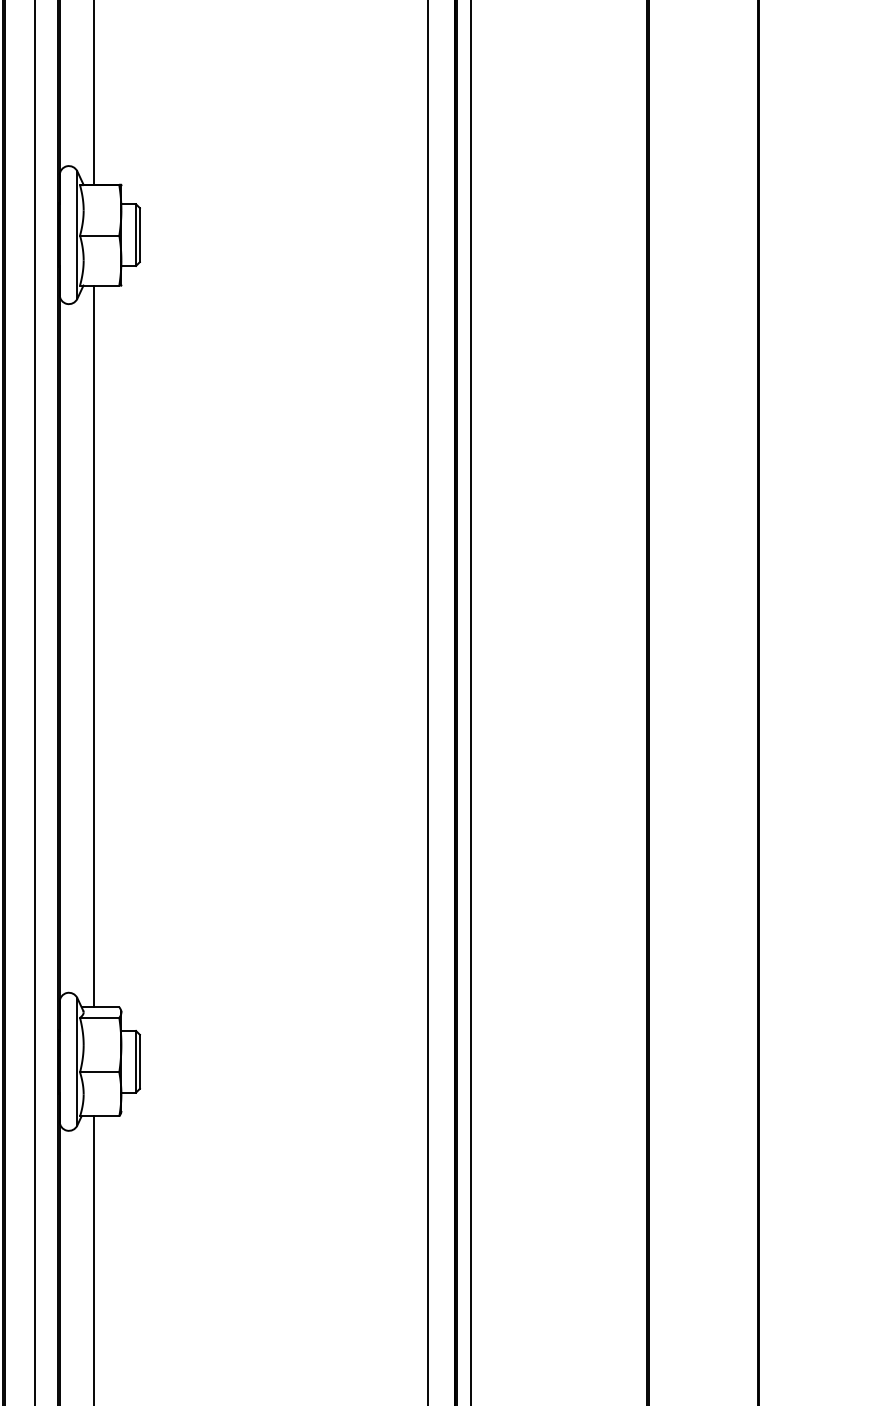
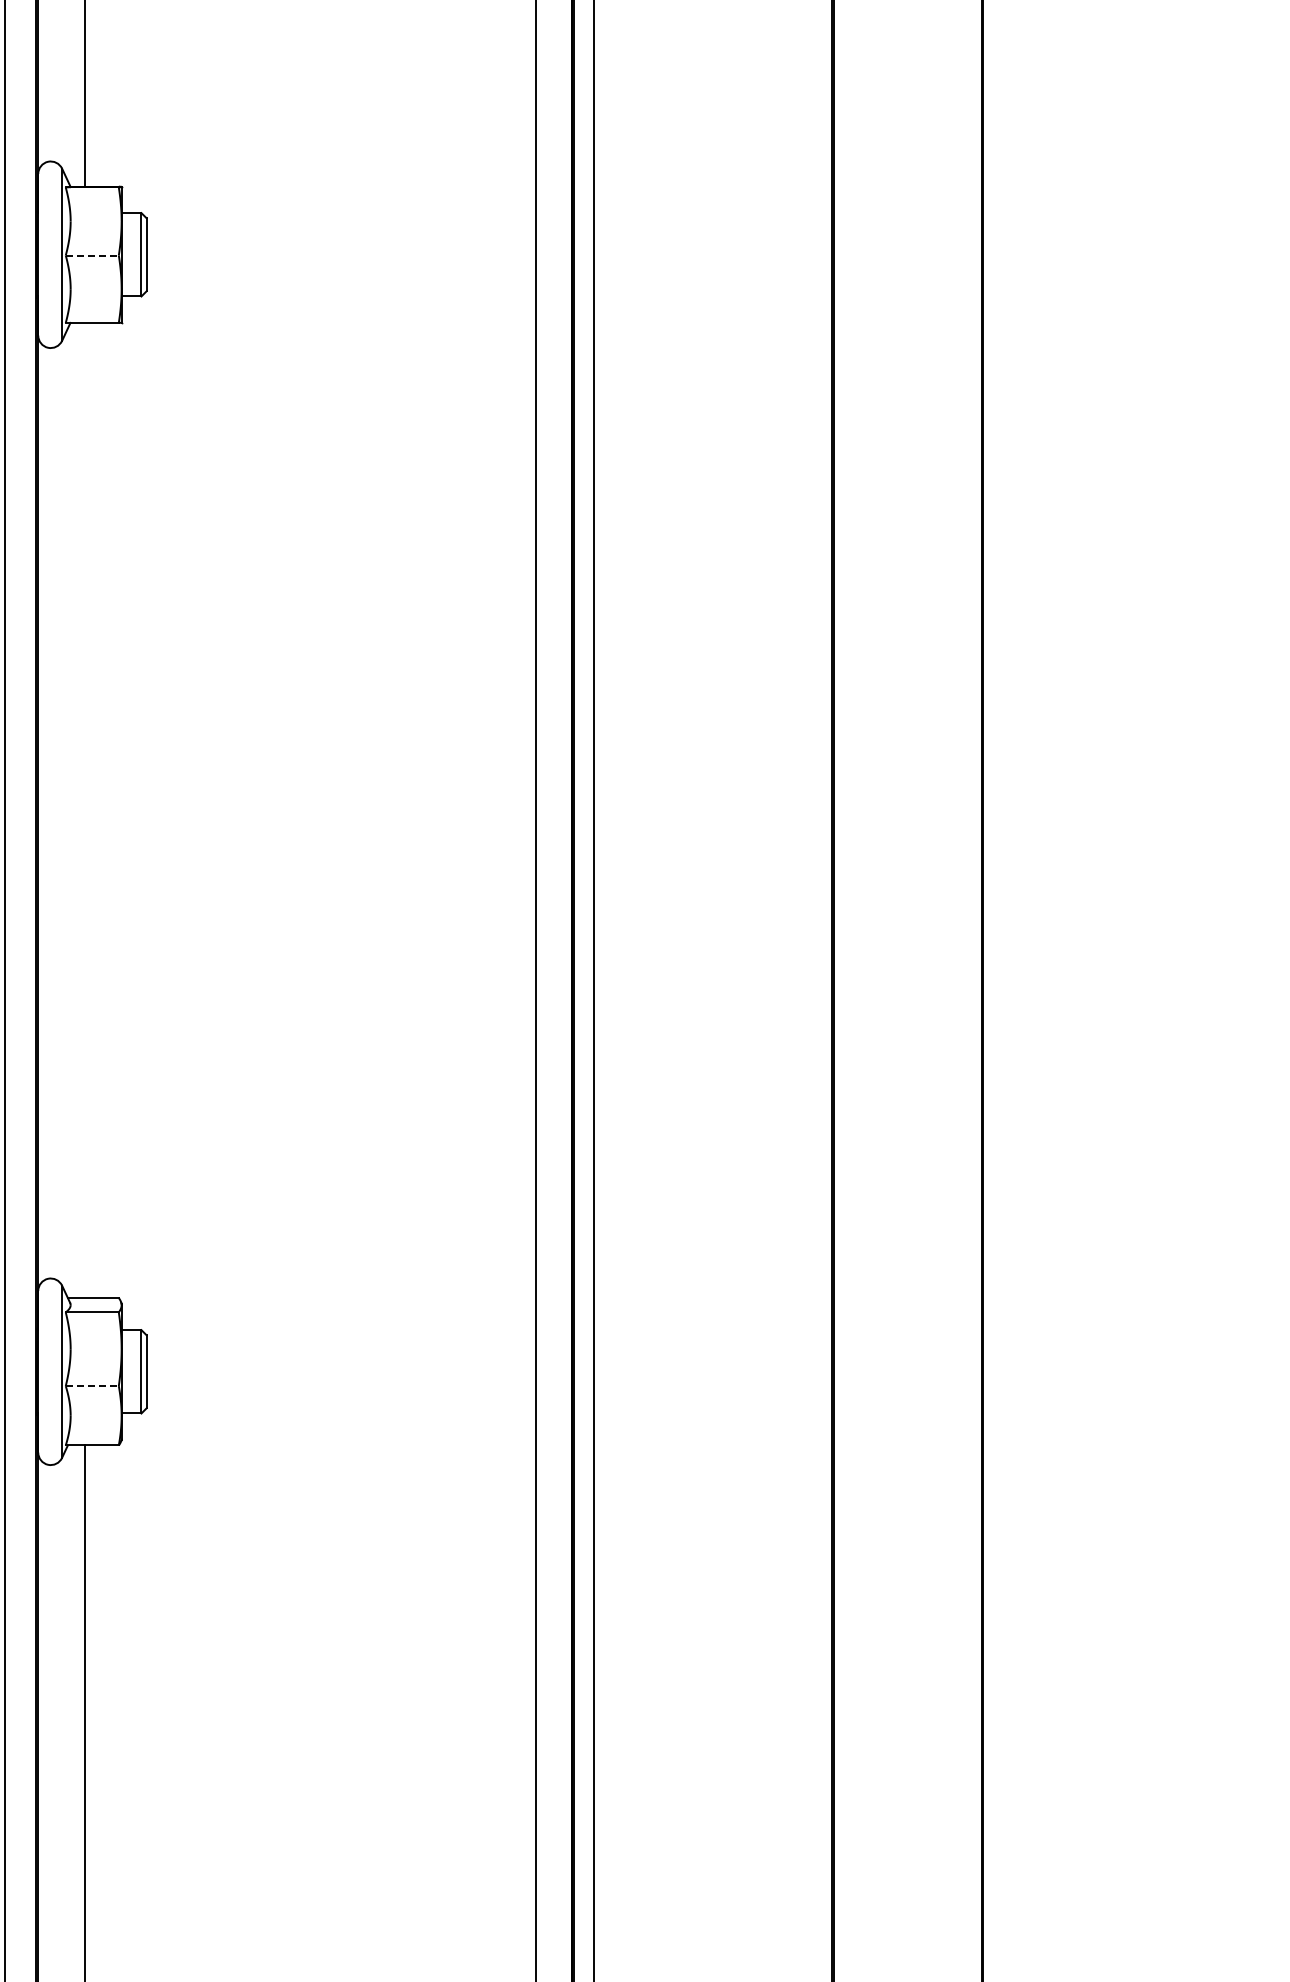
line: (99, 235) -> (92, 255), solid -> dashed
line: (94, 646) -> (85, 810), removed
line: (99, 1072) -> (92, 1386), solid -> dashed

